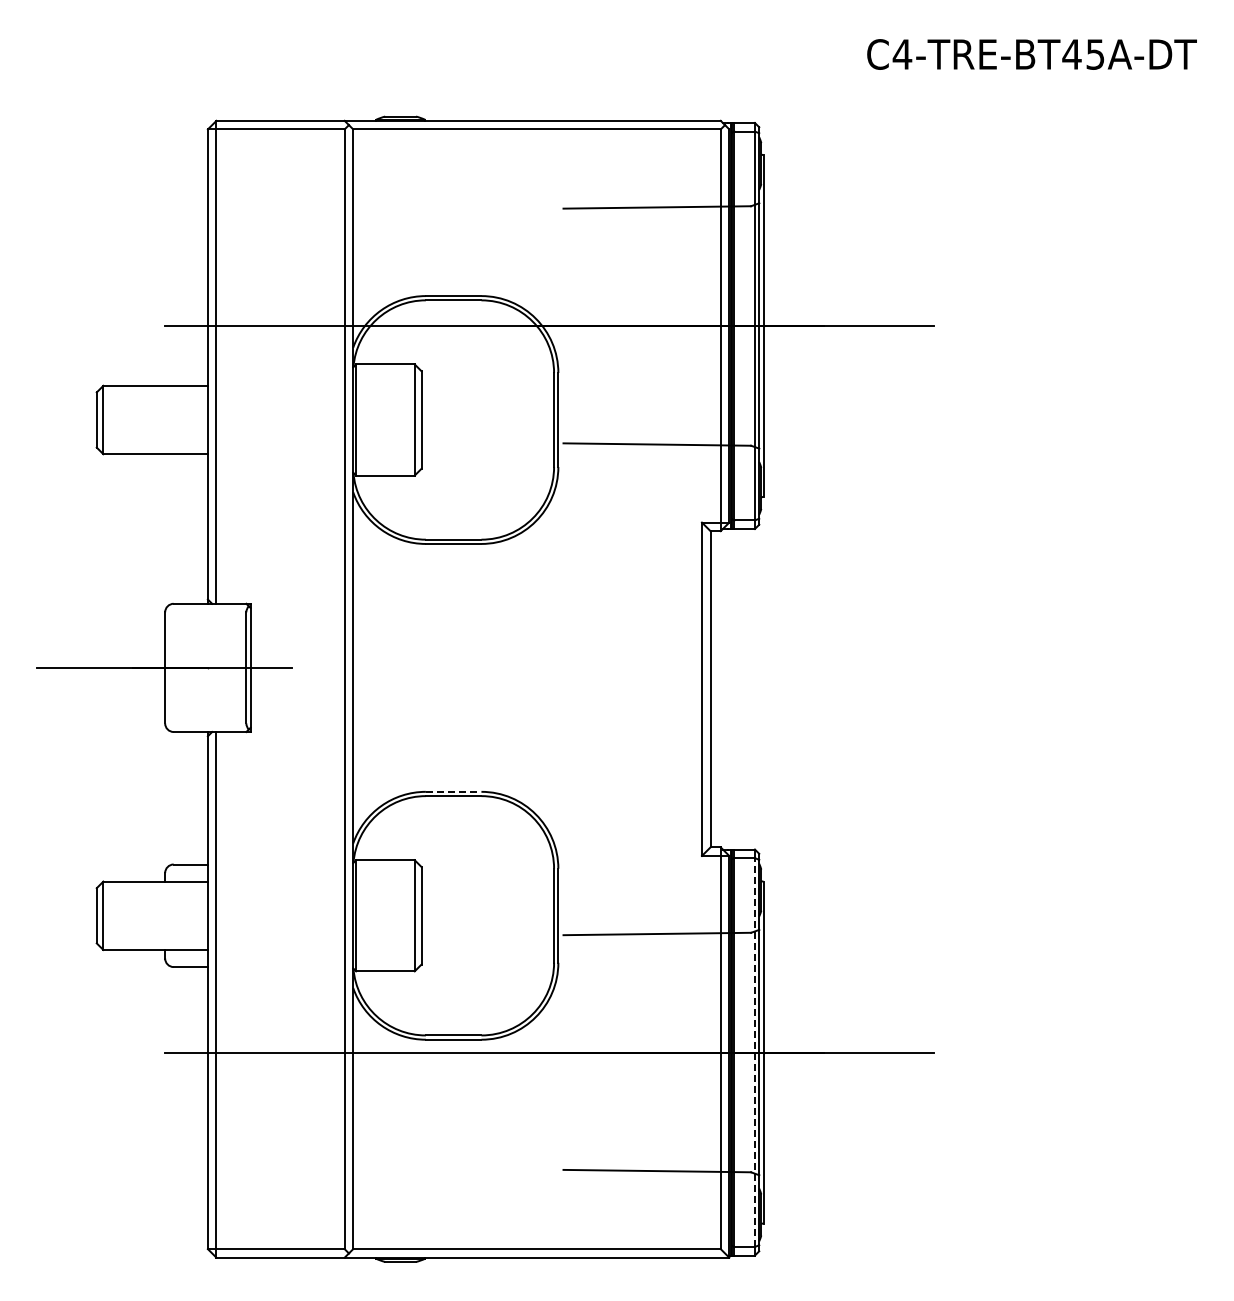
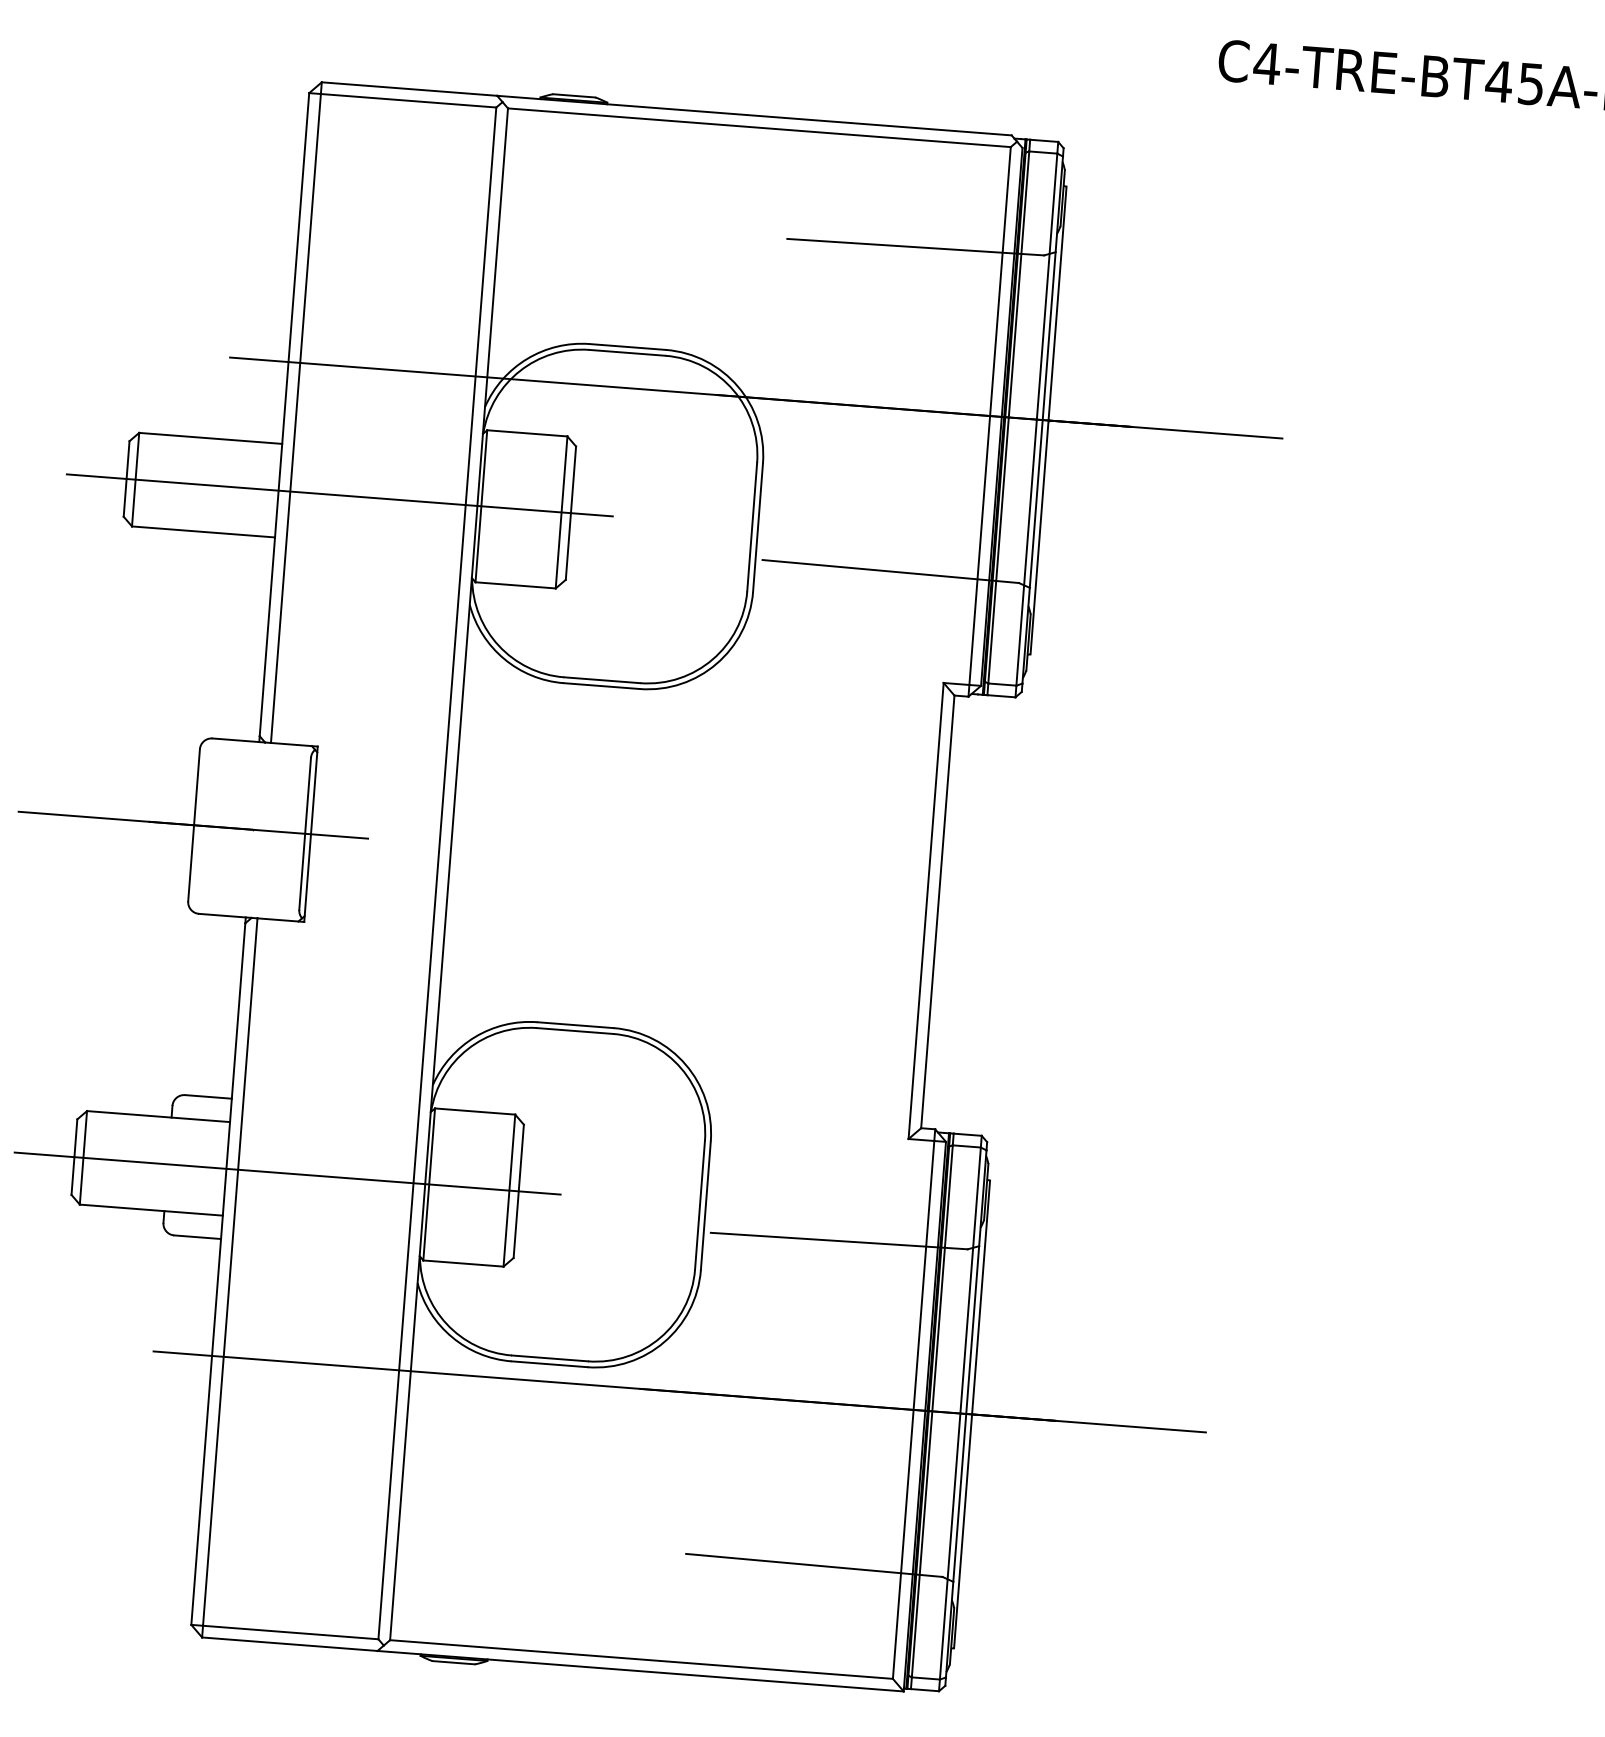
line: (252, 420) -> (339, 496), added
line: (453, 791) -> (575, 1024), dashed -> solid
line: (252, 915) -> (287, 1173), added
line: (754, 1052) -> (959, 1413), dashed -> solid

